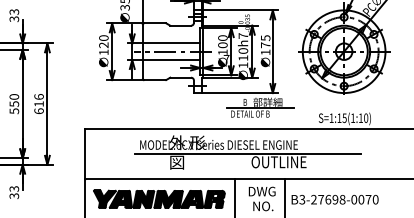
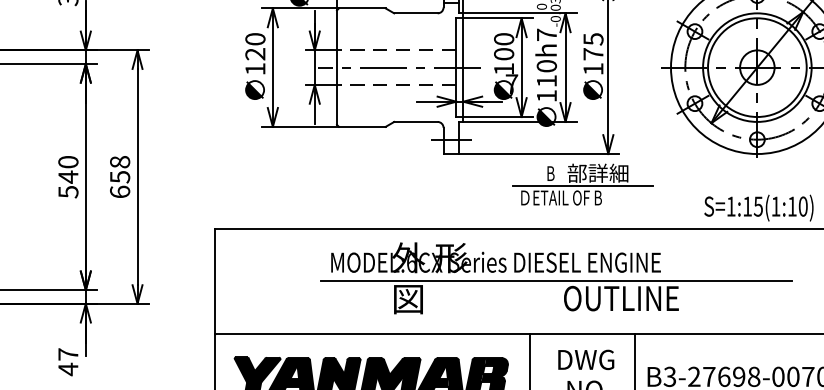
line: (171, 43) -> (396, 50), solid -> dashed
line: (171, 59) -> (396, 83), solid -> dashed
text: (38, 100) -> (118, 169), 616 -> 658
text: (14, 104) -> (68, 177), 550 -> 540
text: (14, 192) -> (68, 361), 33 -> 47

